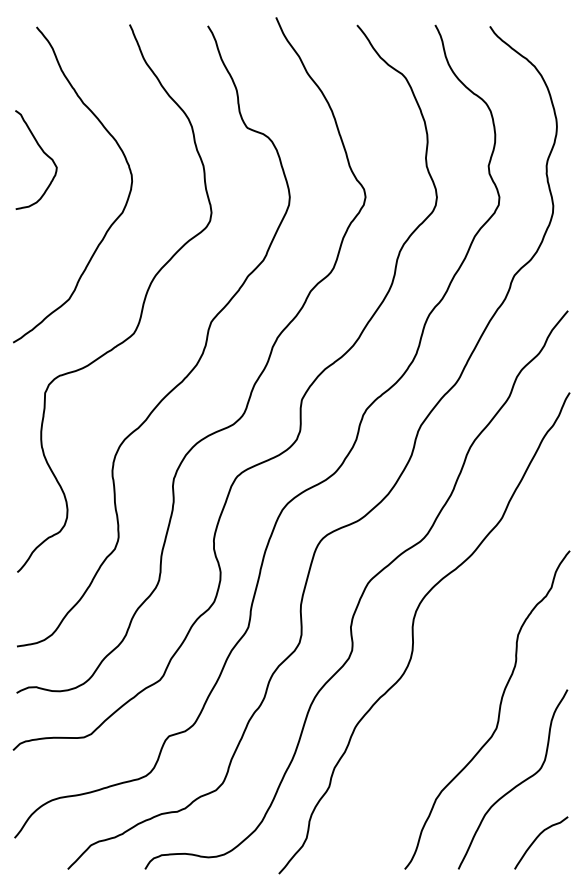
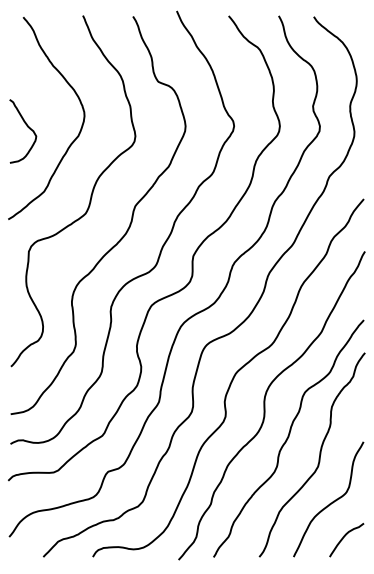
curve: (43, 153) -> (27, 127), moved
curve: (450, 684) -> (288, 438), added

